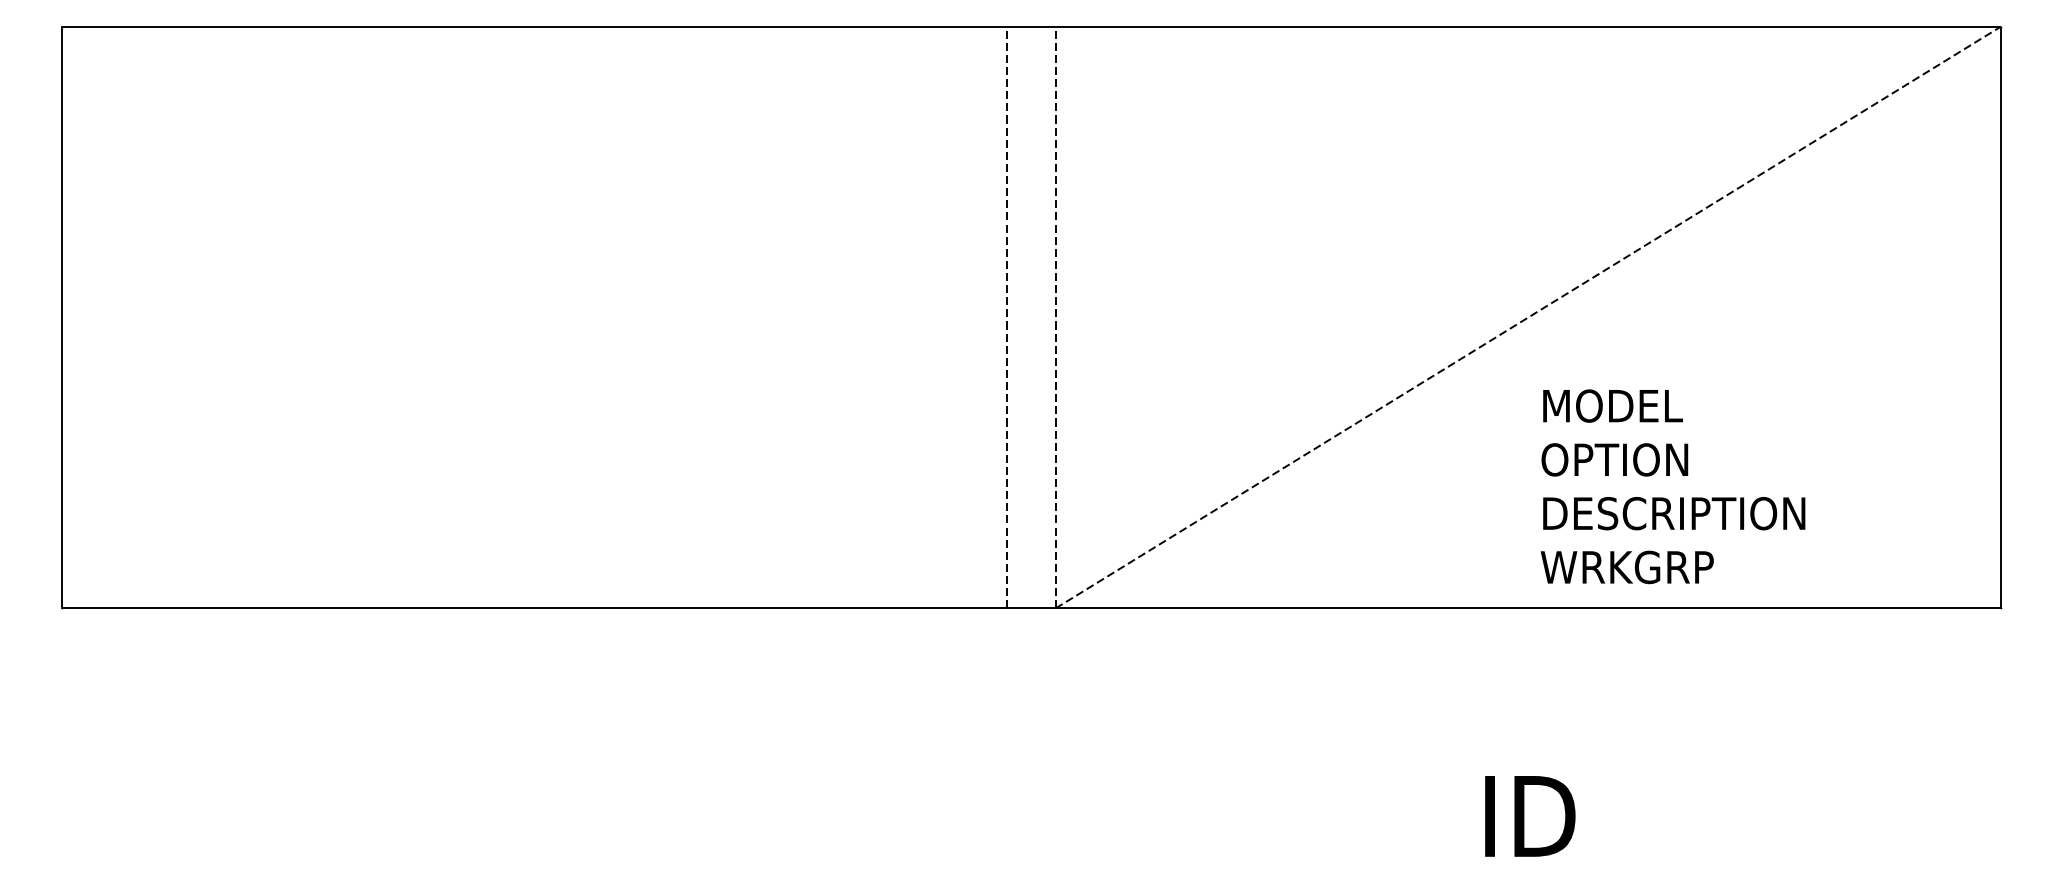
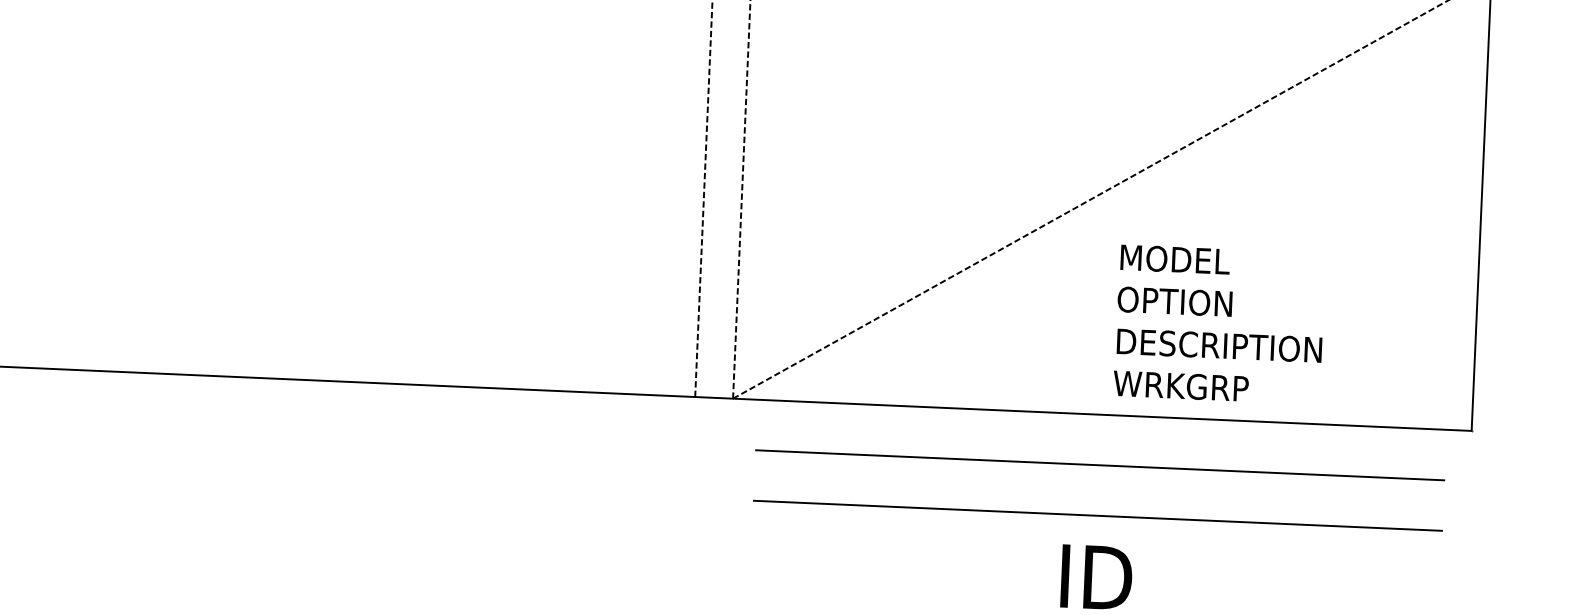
line: (1528, 672) -> (1100, 464), added
line: (1528, 737) -> (1098, 515), added

